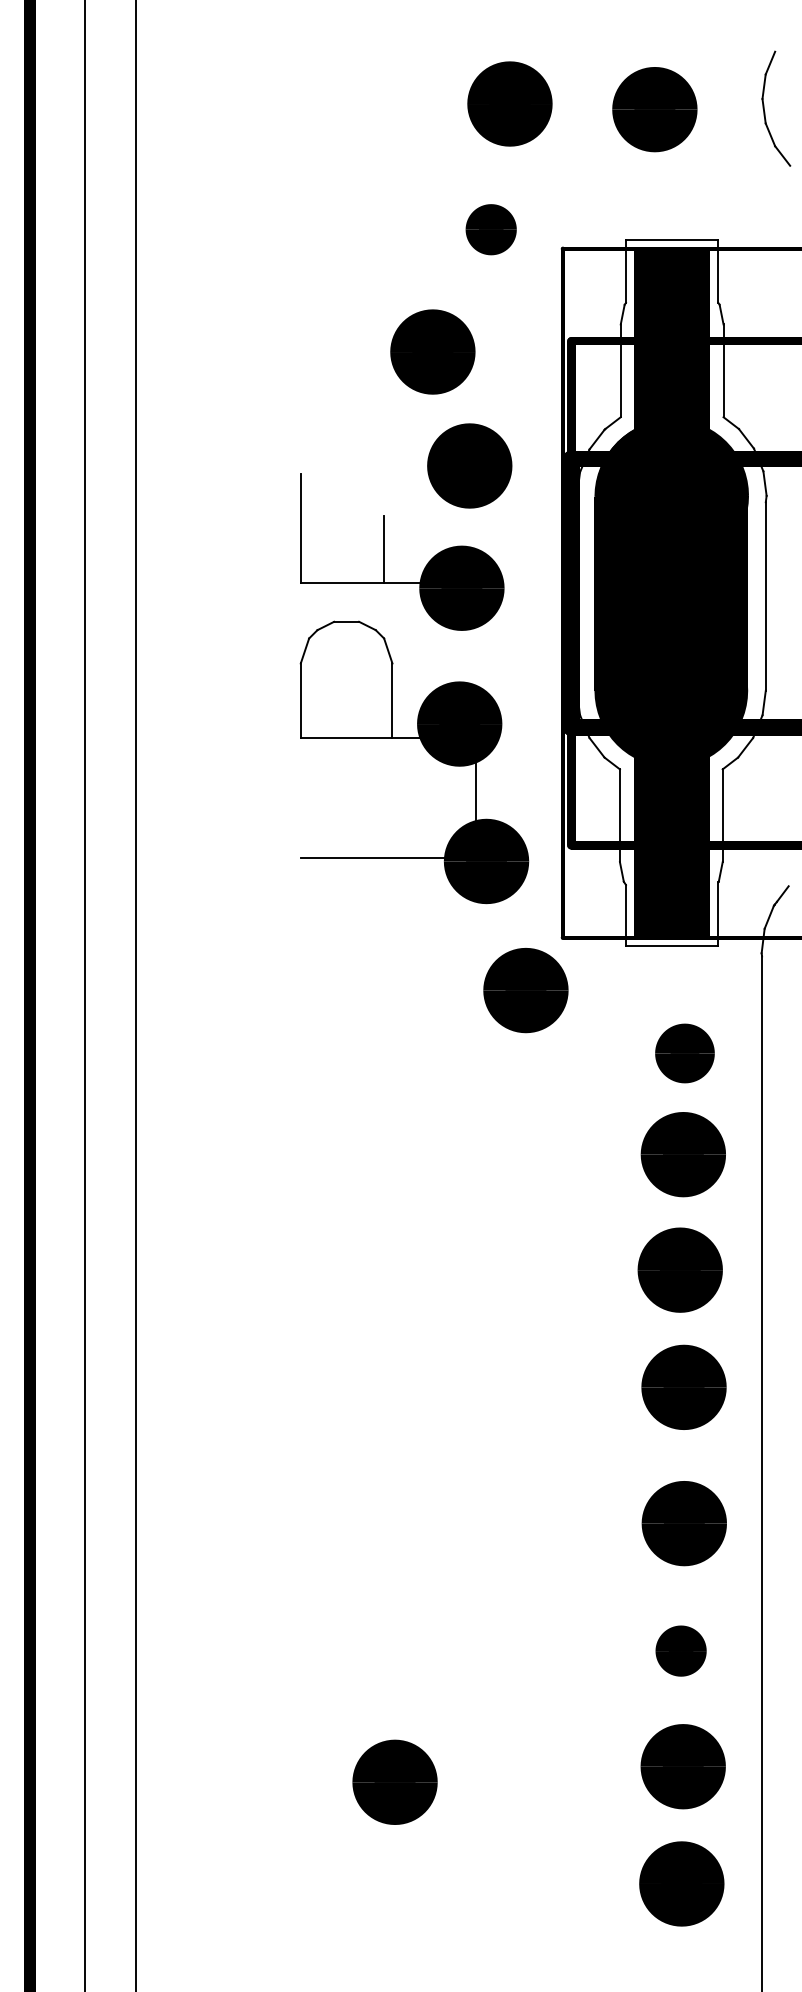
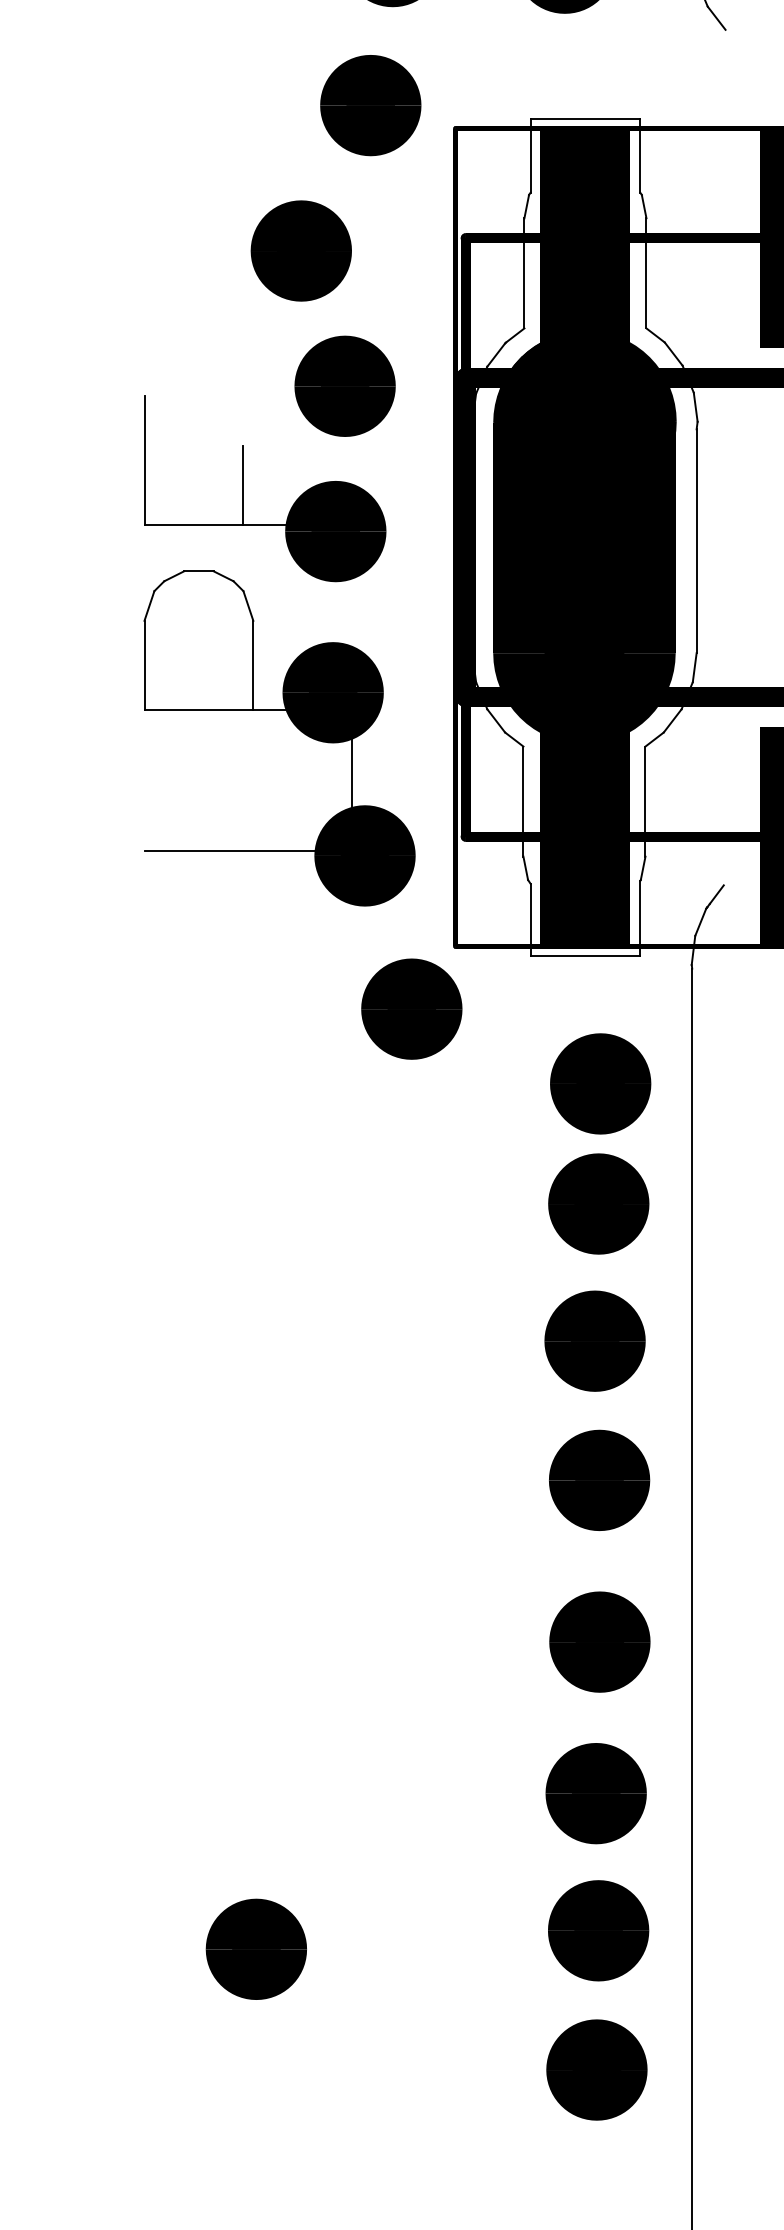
part: (490, 229) -> (369, 105), size x1.67
part: (684, 1053) -> (600, 1083), size x1.43
part: (680, 1650) -> (595, 1792), size x1.67

